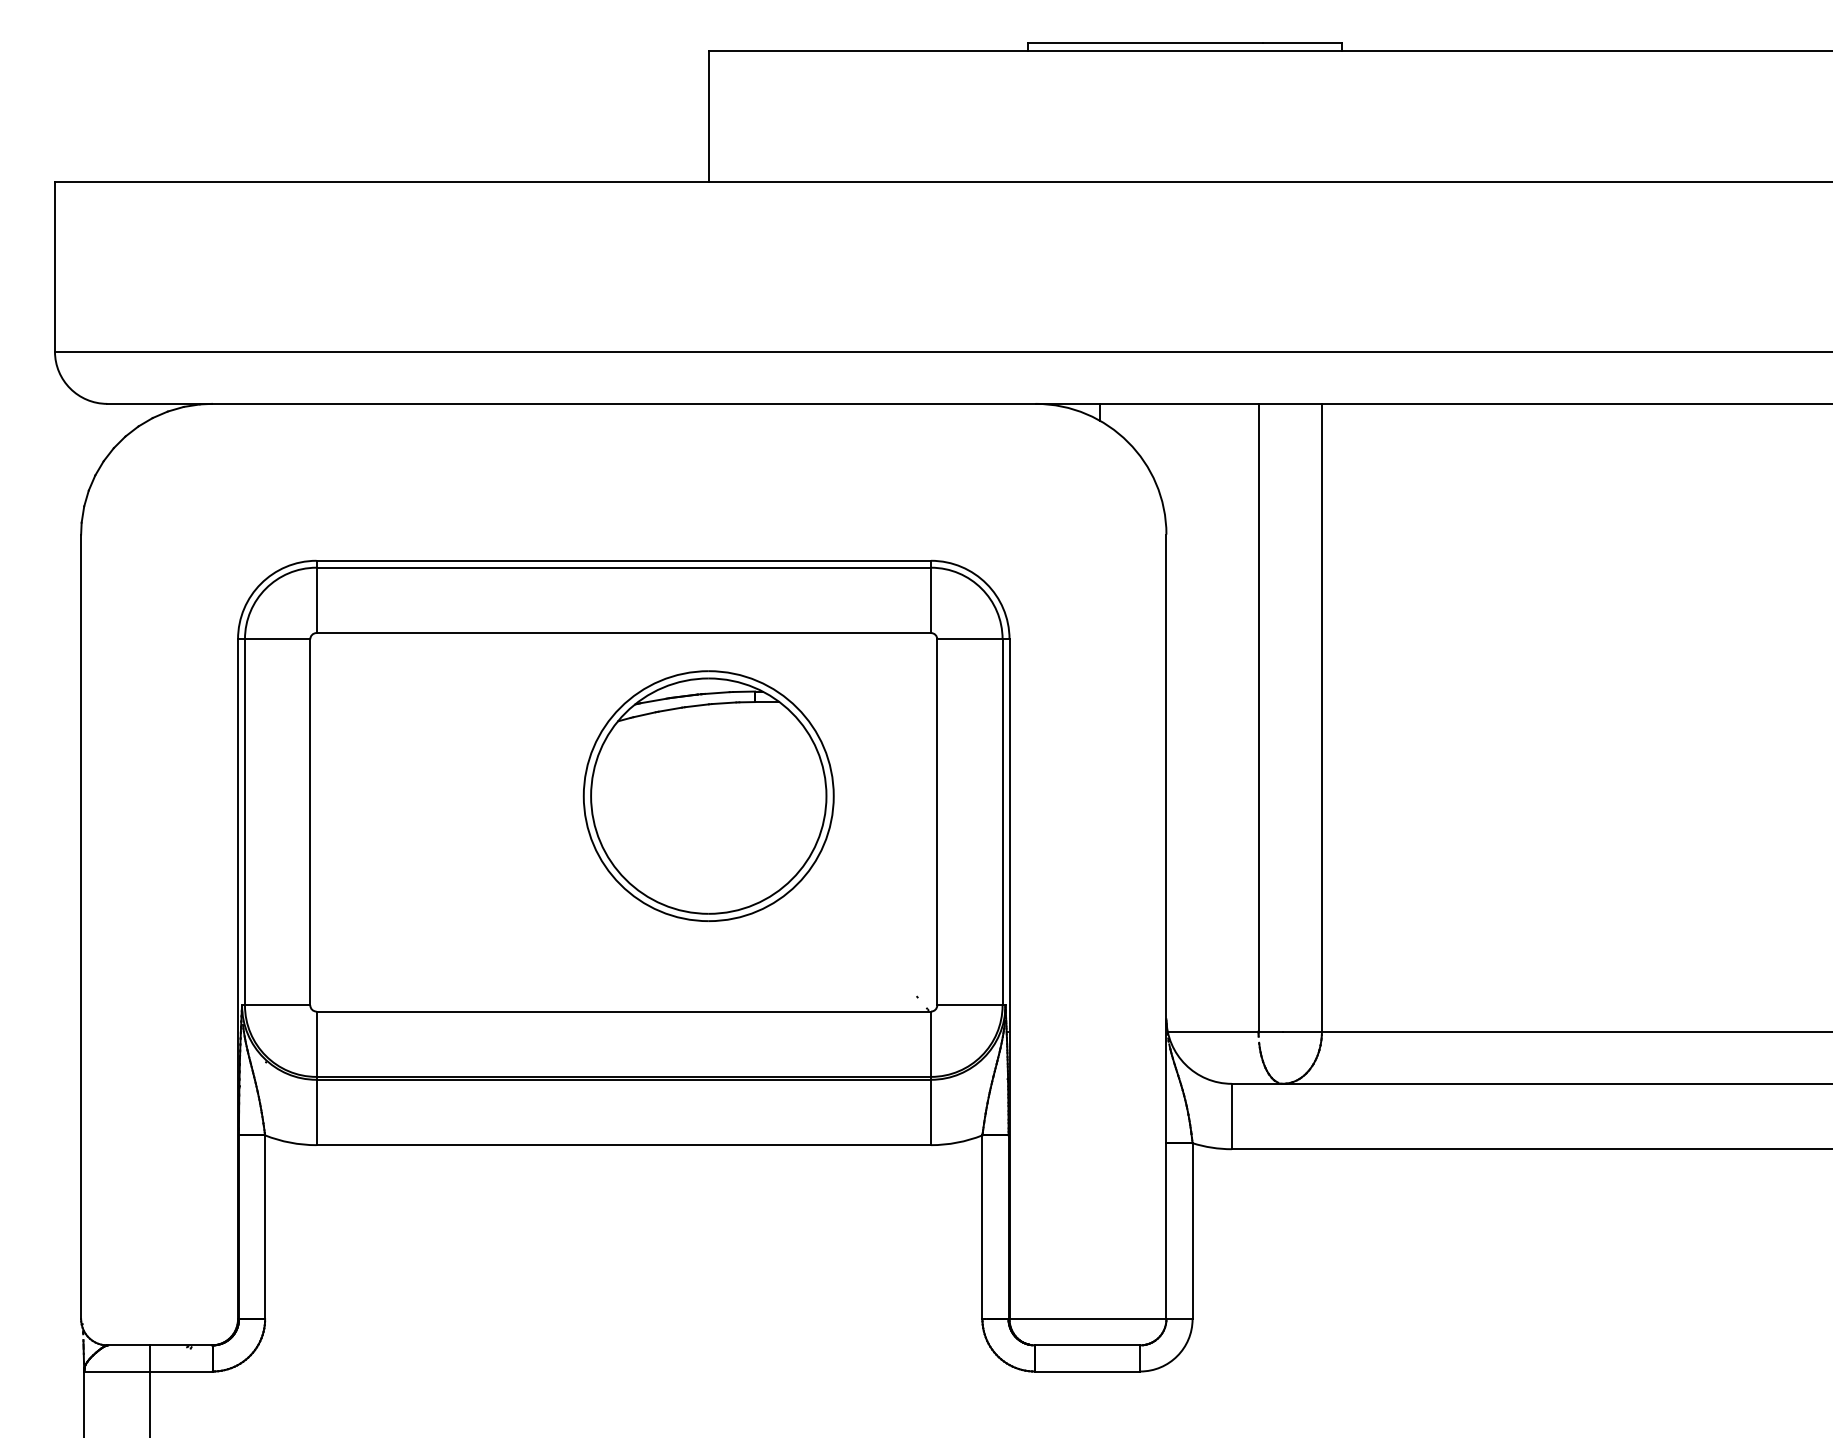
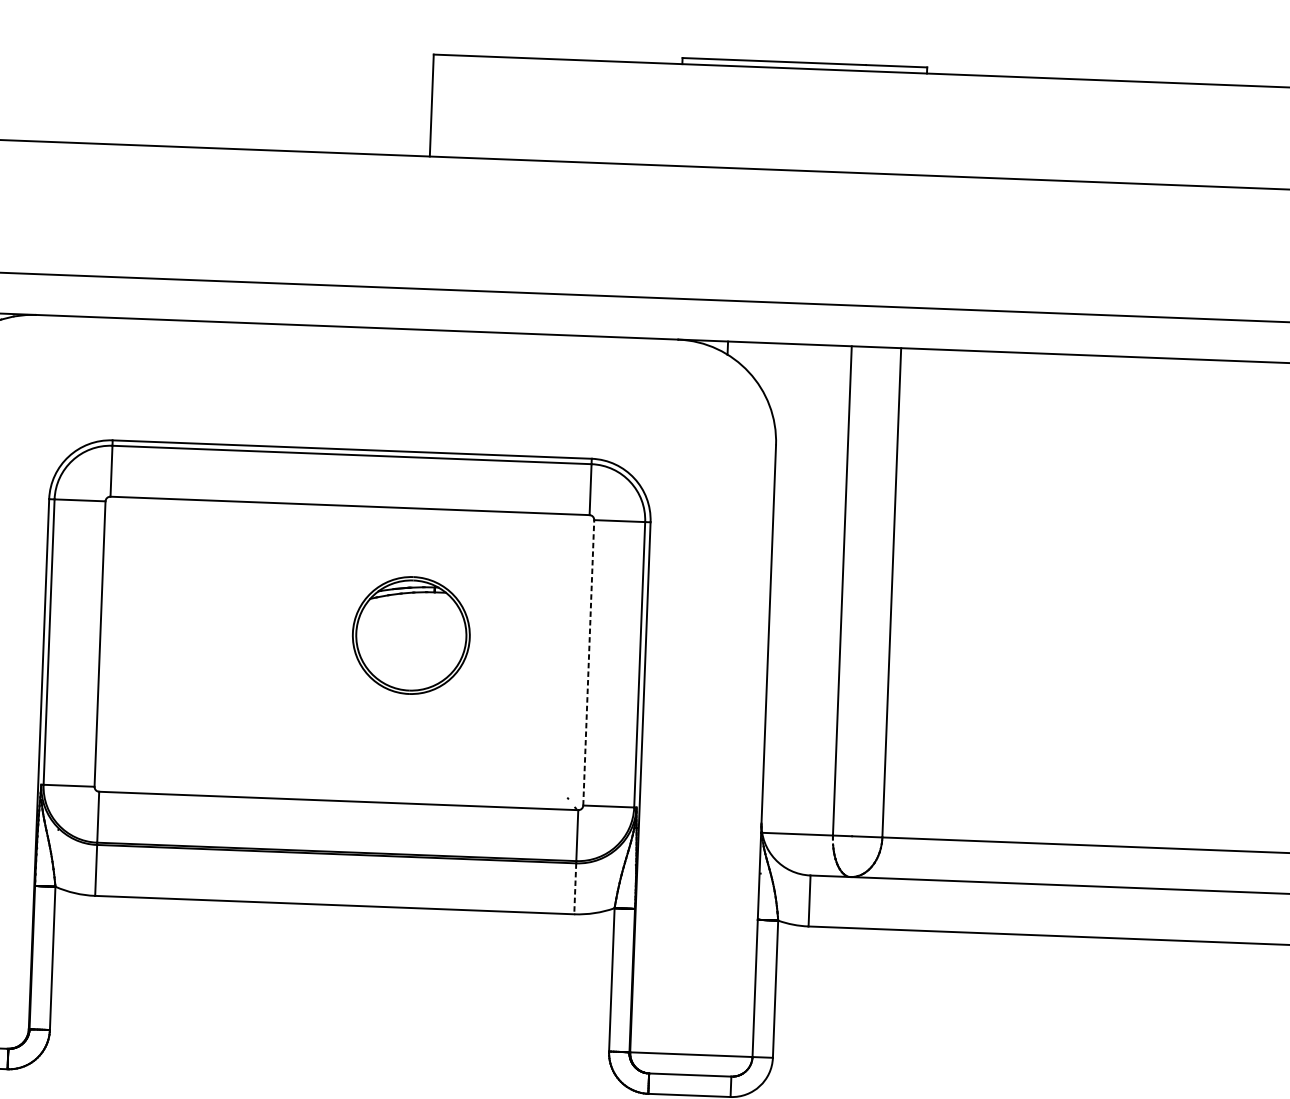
part: (708, 795) -> (411, 635), size x0.6
line: (937, 821) -> (588, 662), solid -> dashed
line: (931, 1112) -> (575, 888), solid -> dashed

